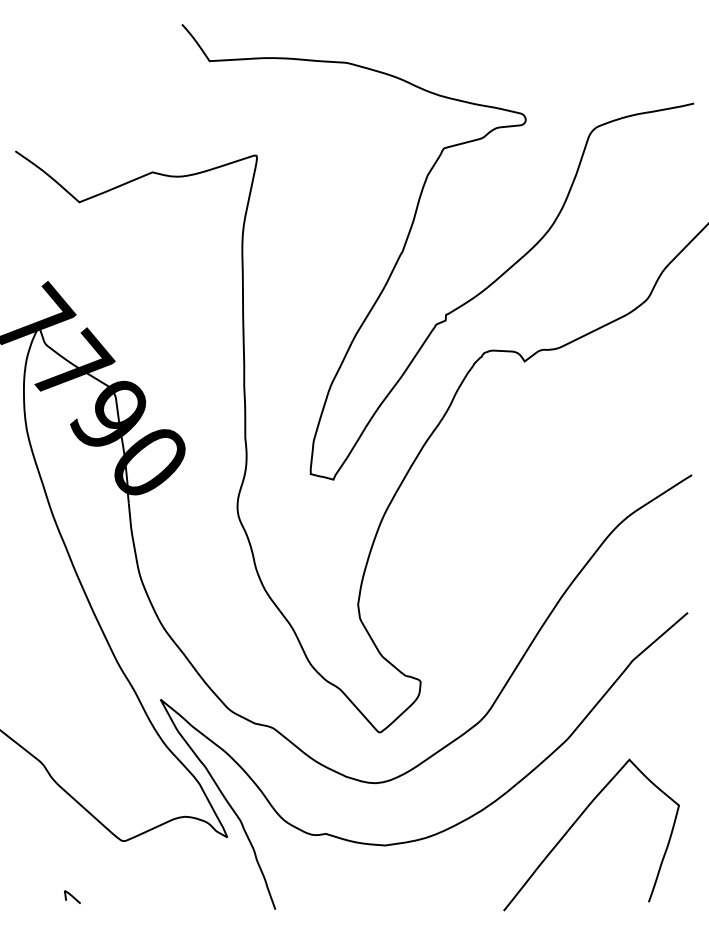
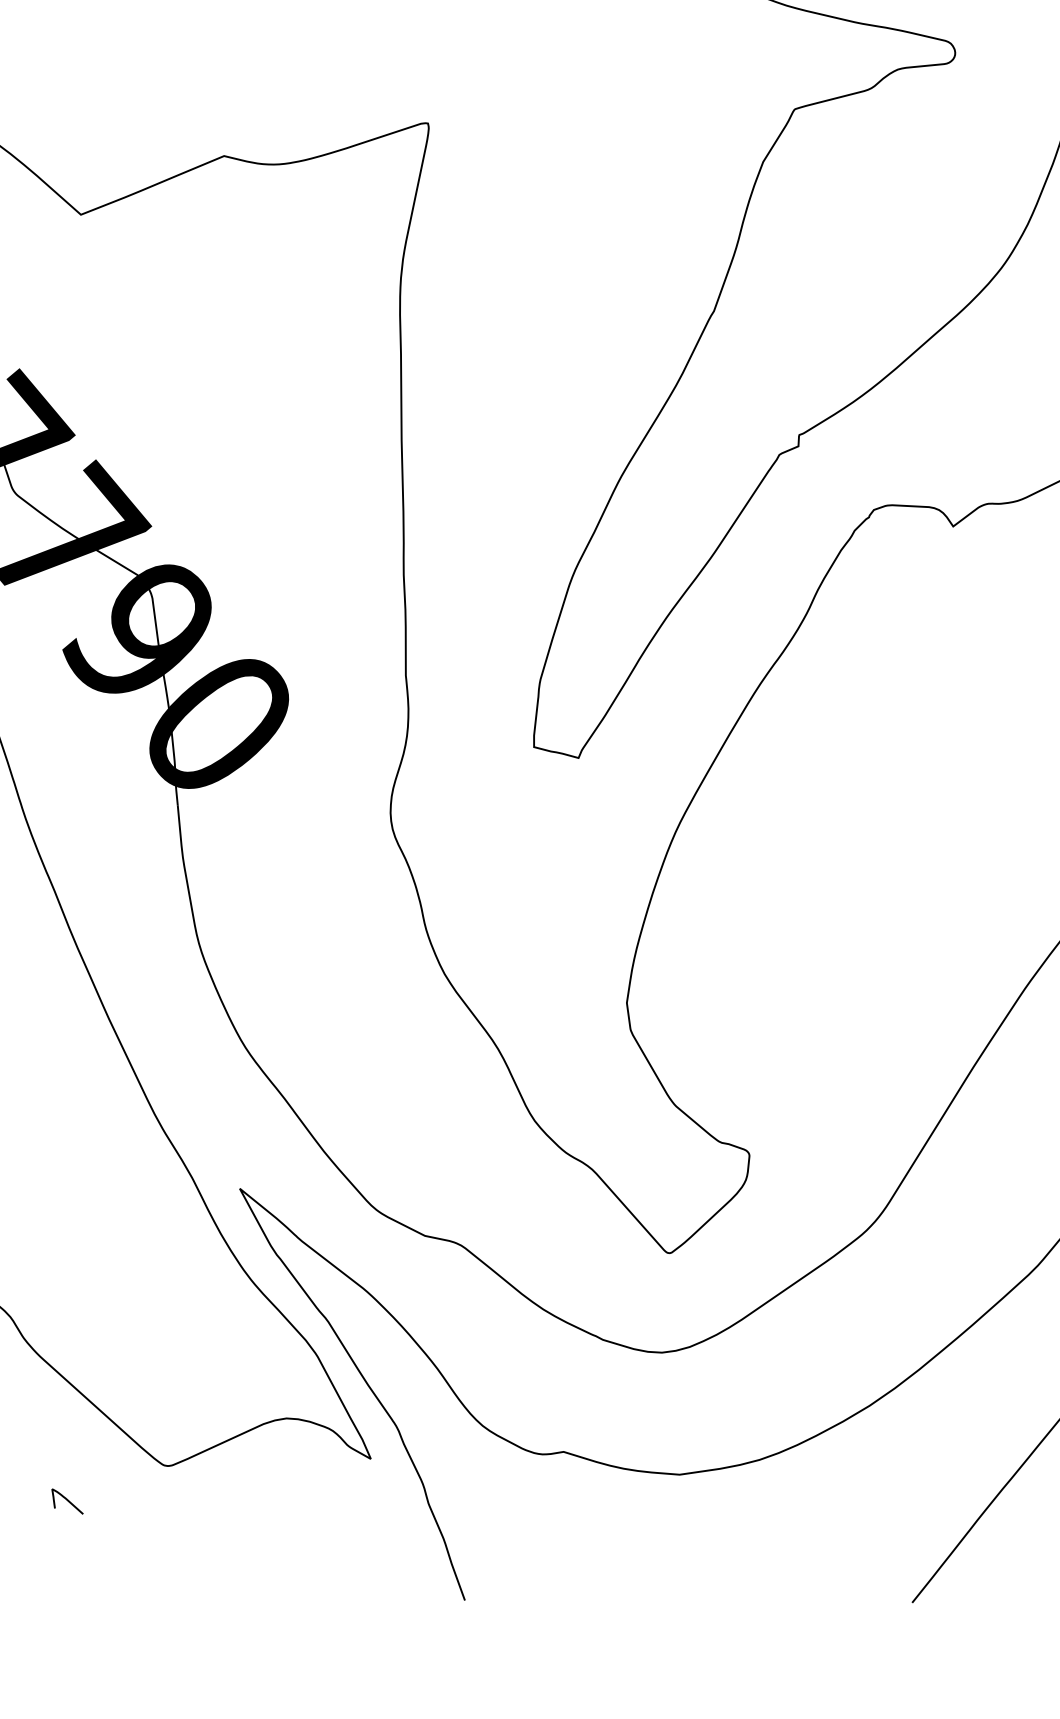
curve: (72, 896) -> (67, 1500), moved

